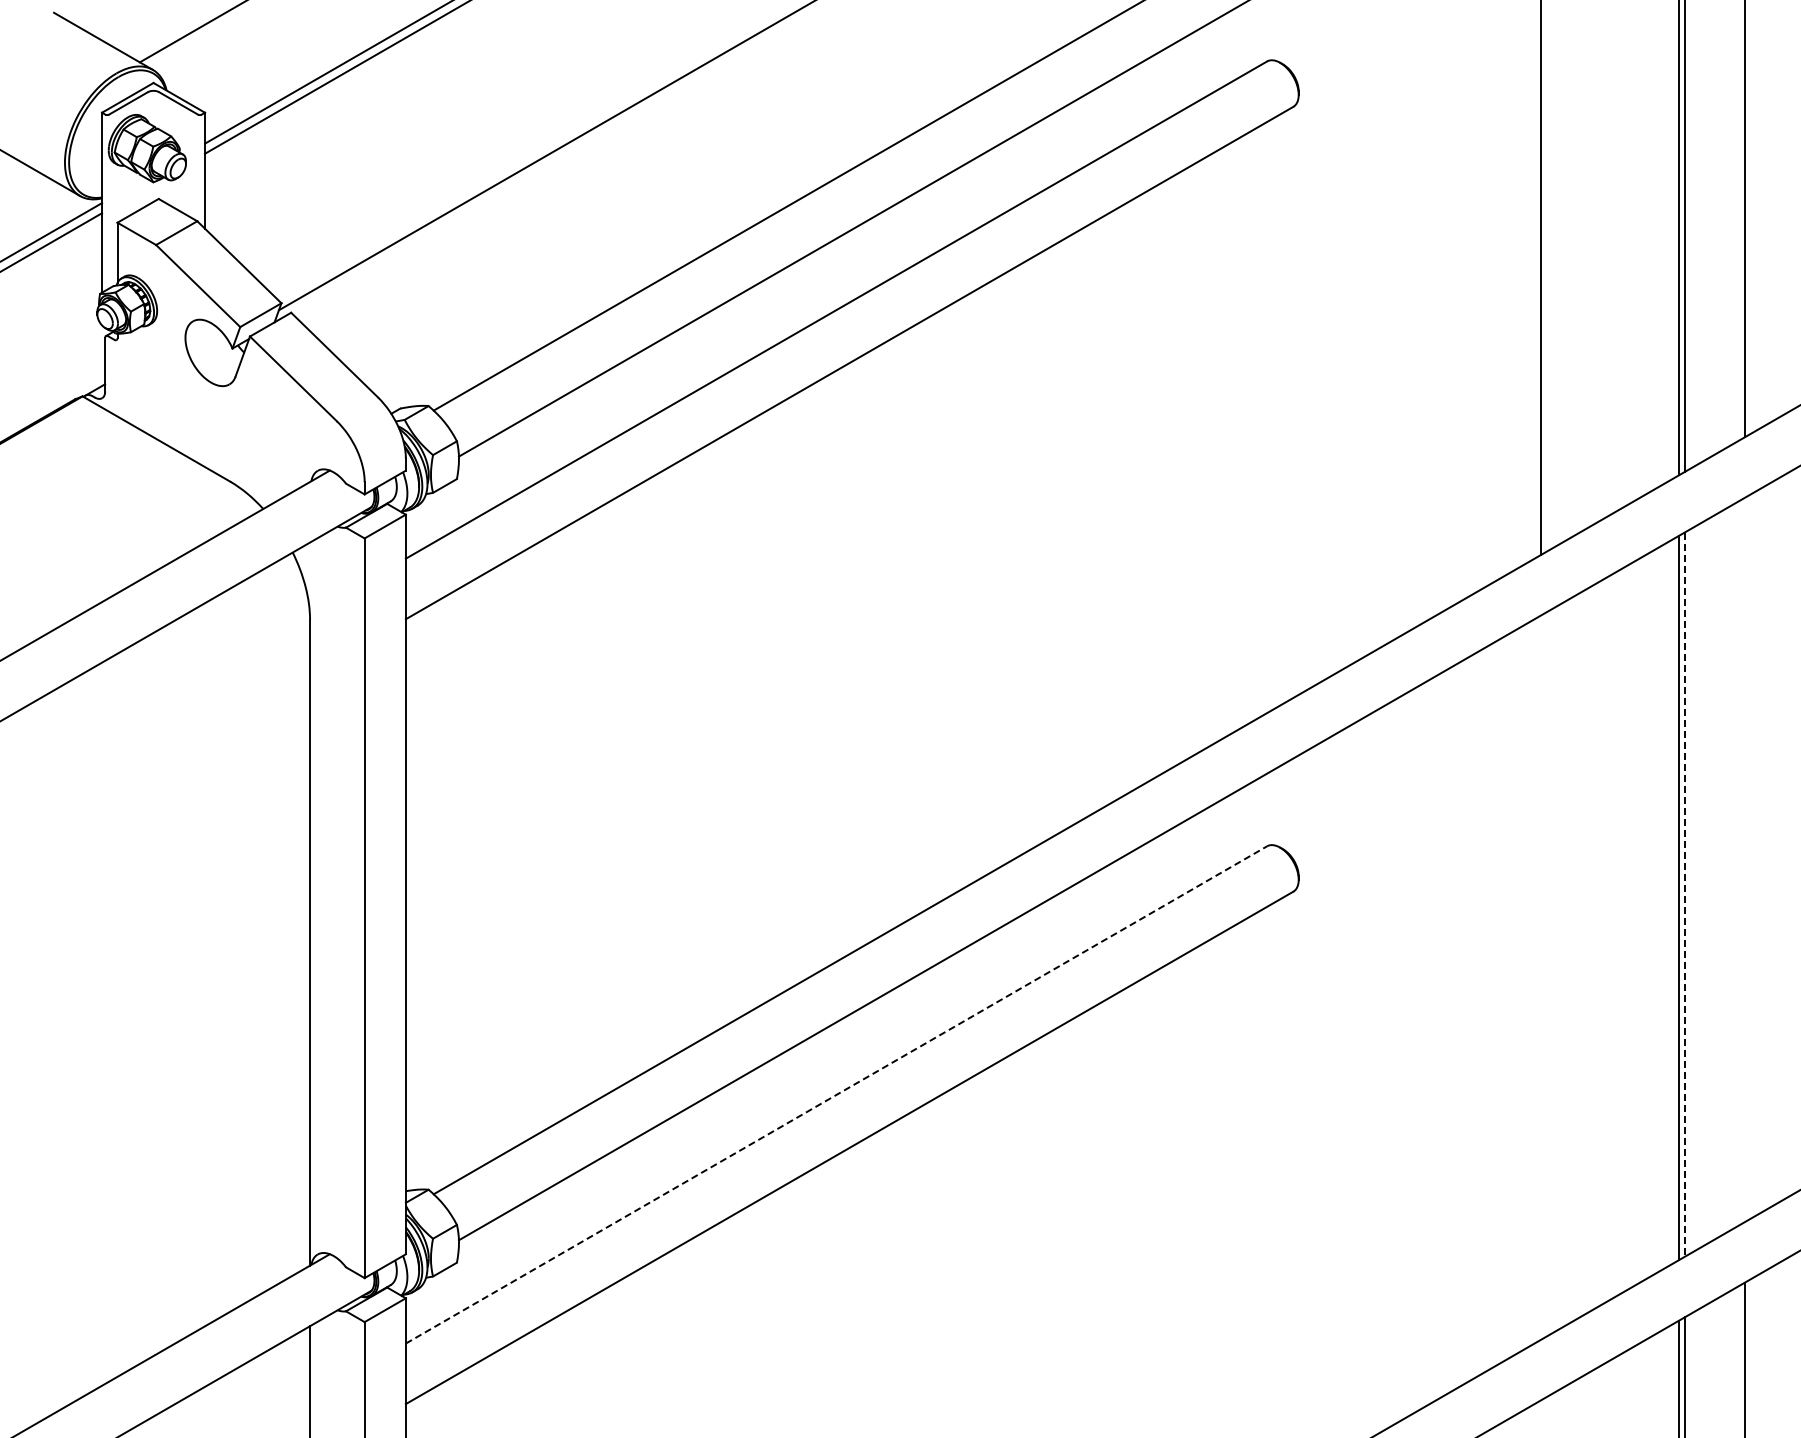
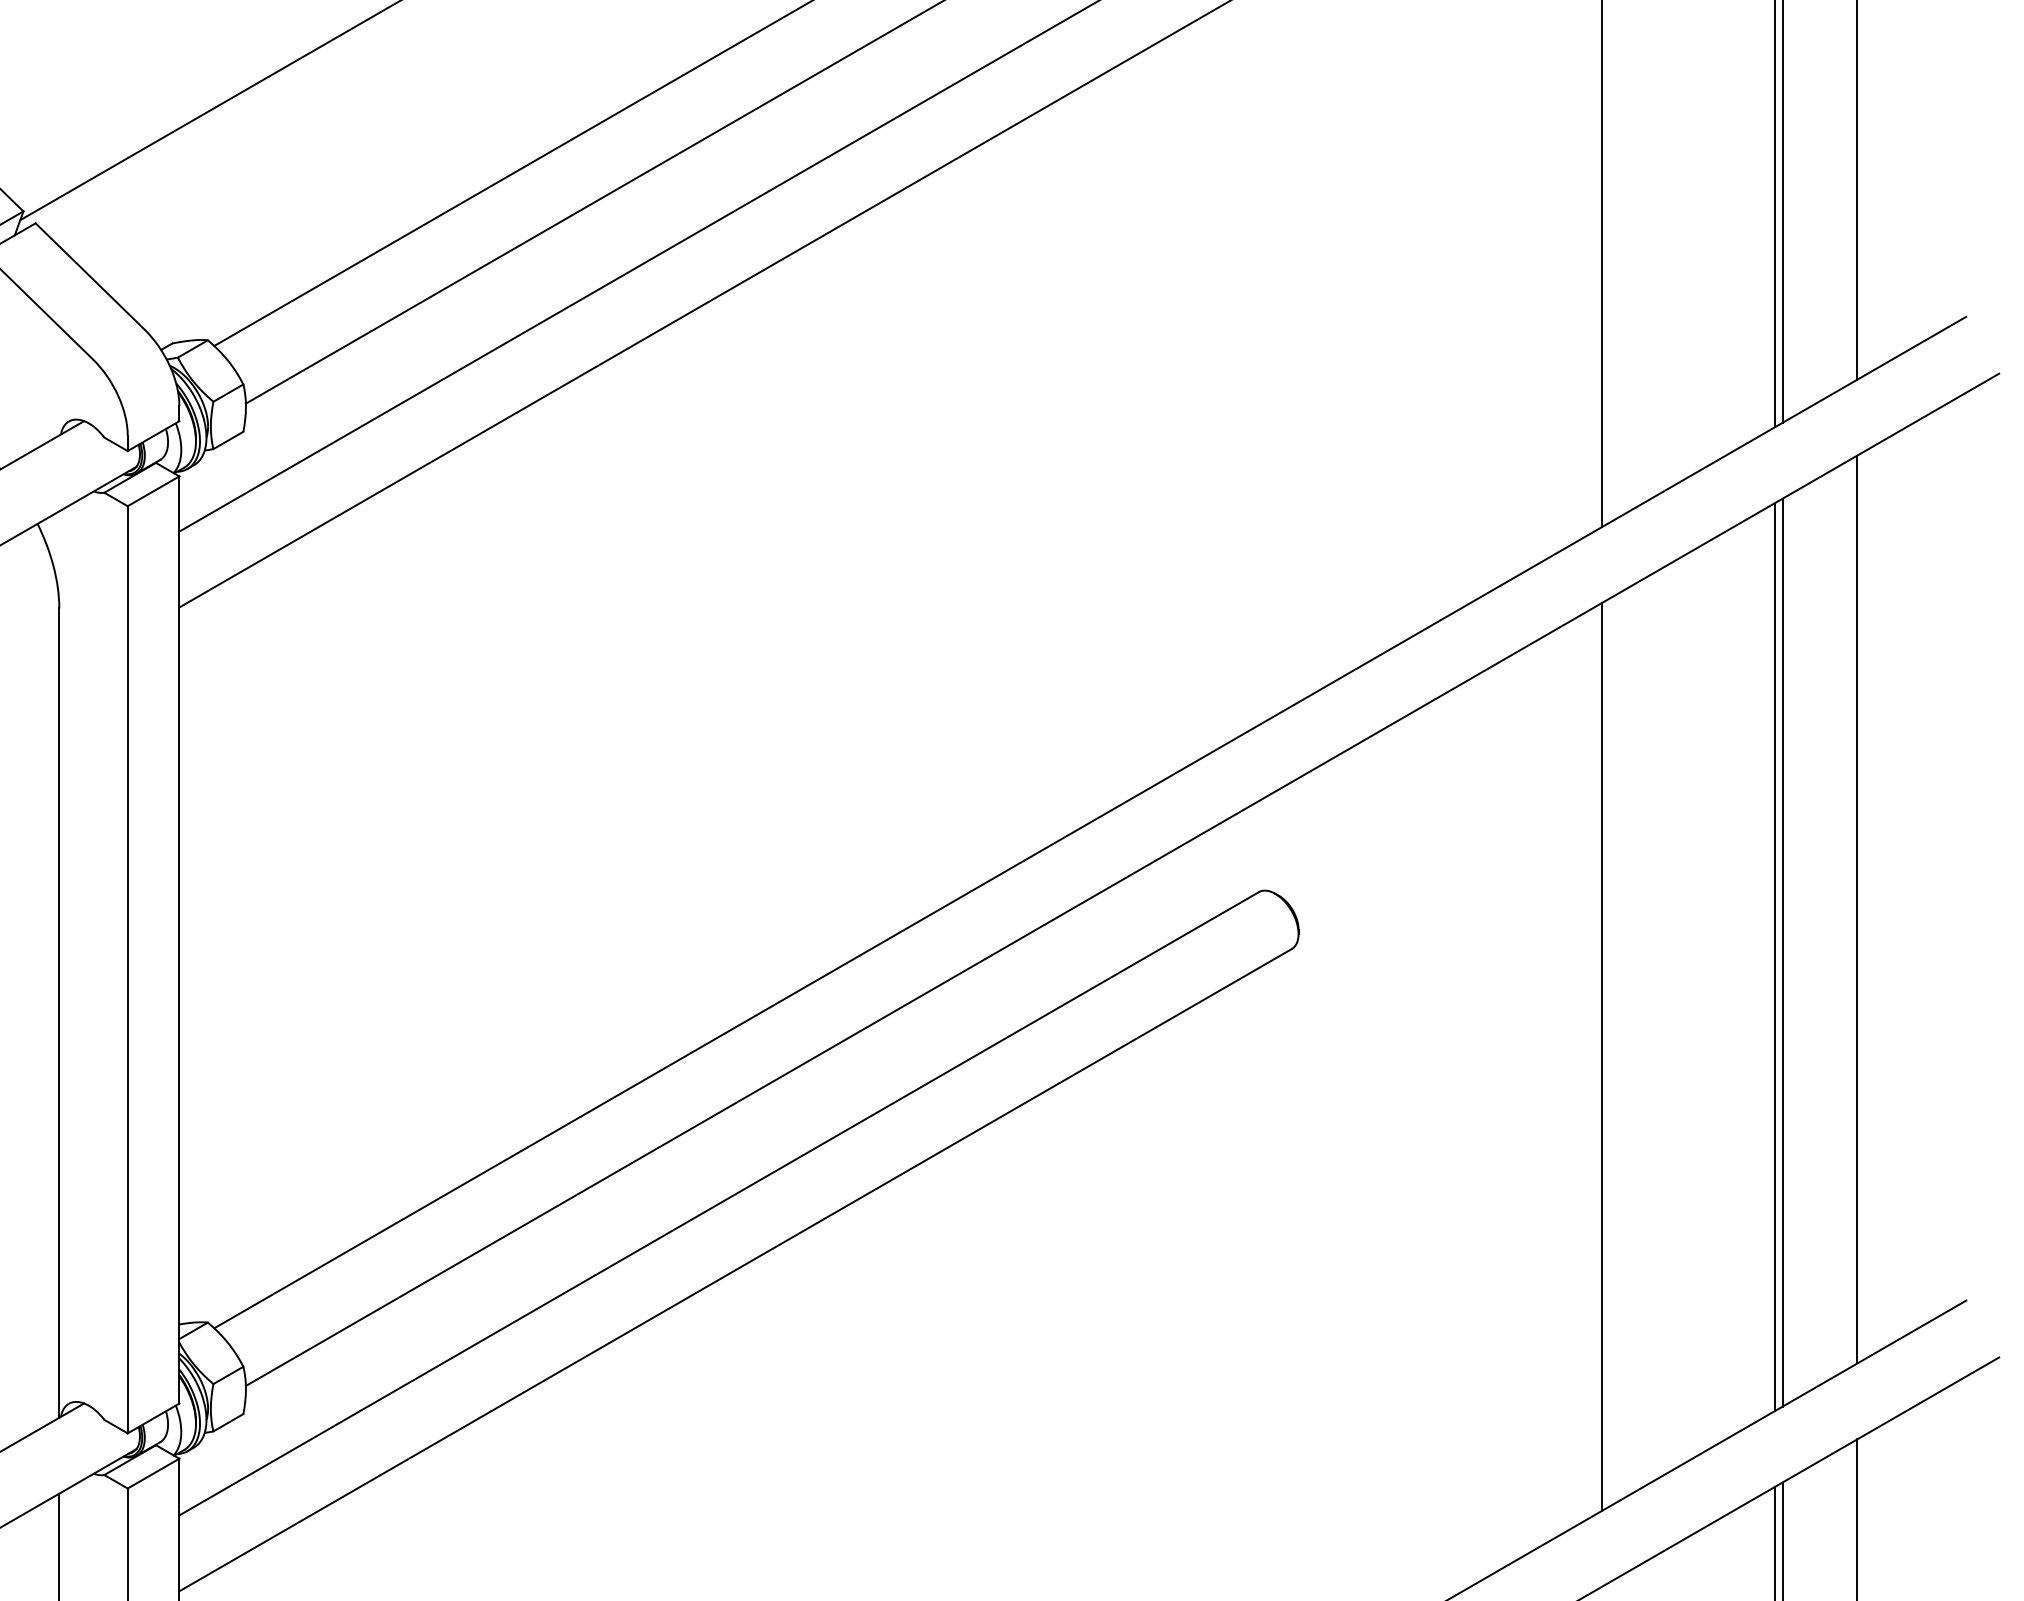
line: (1744, 860) -> (1857, 909), added
line: (1684, 895) -> (1782, 953), dashed -> solid
line: (1540, 977) -> (1601, 1056), added
line: (836, 1094) -> (719, 1203), dashed -> solid

